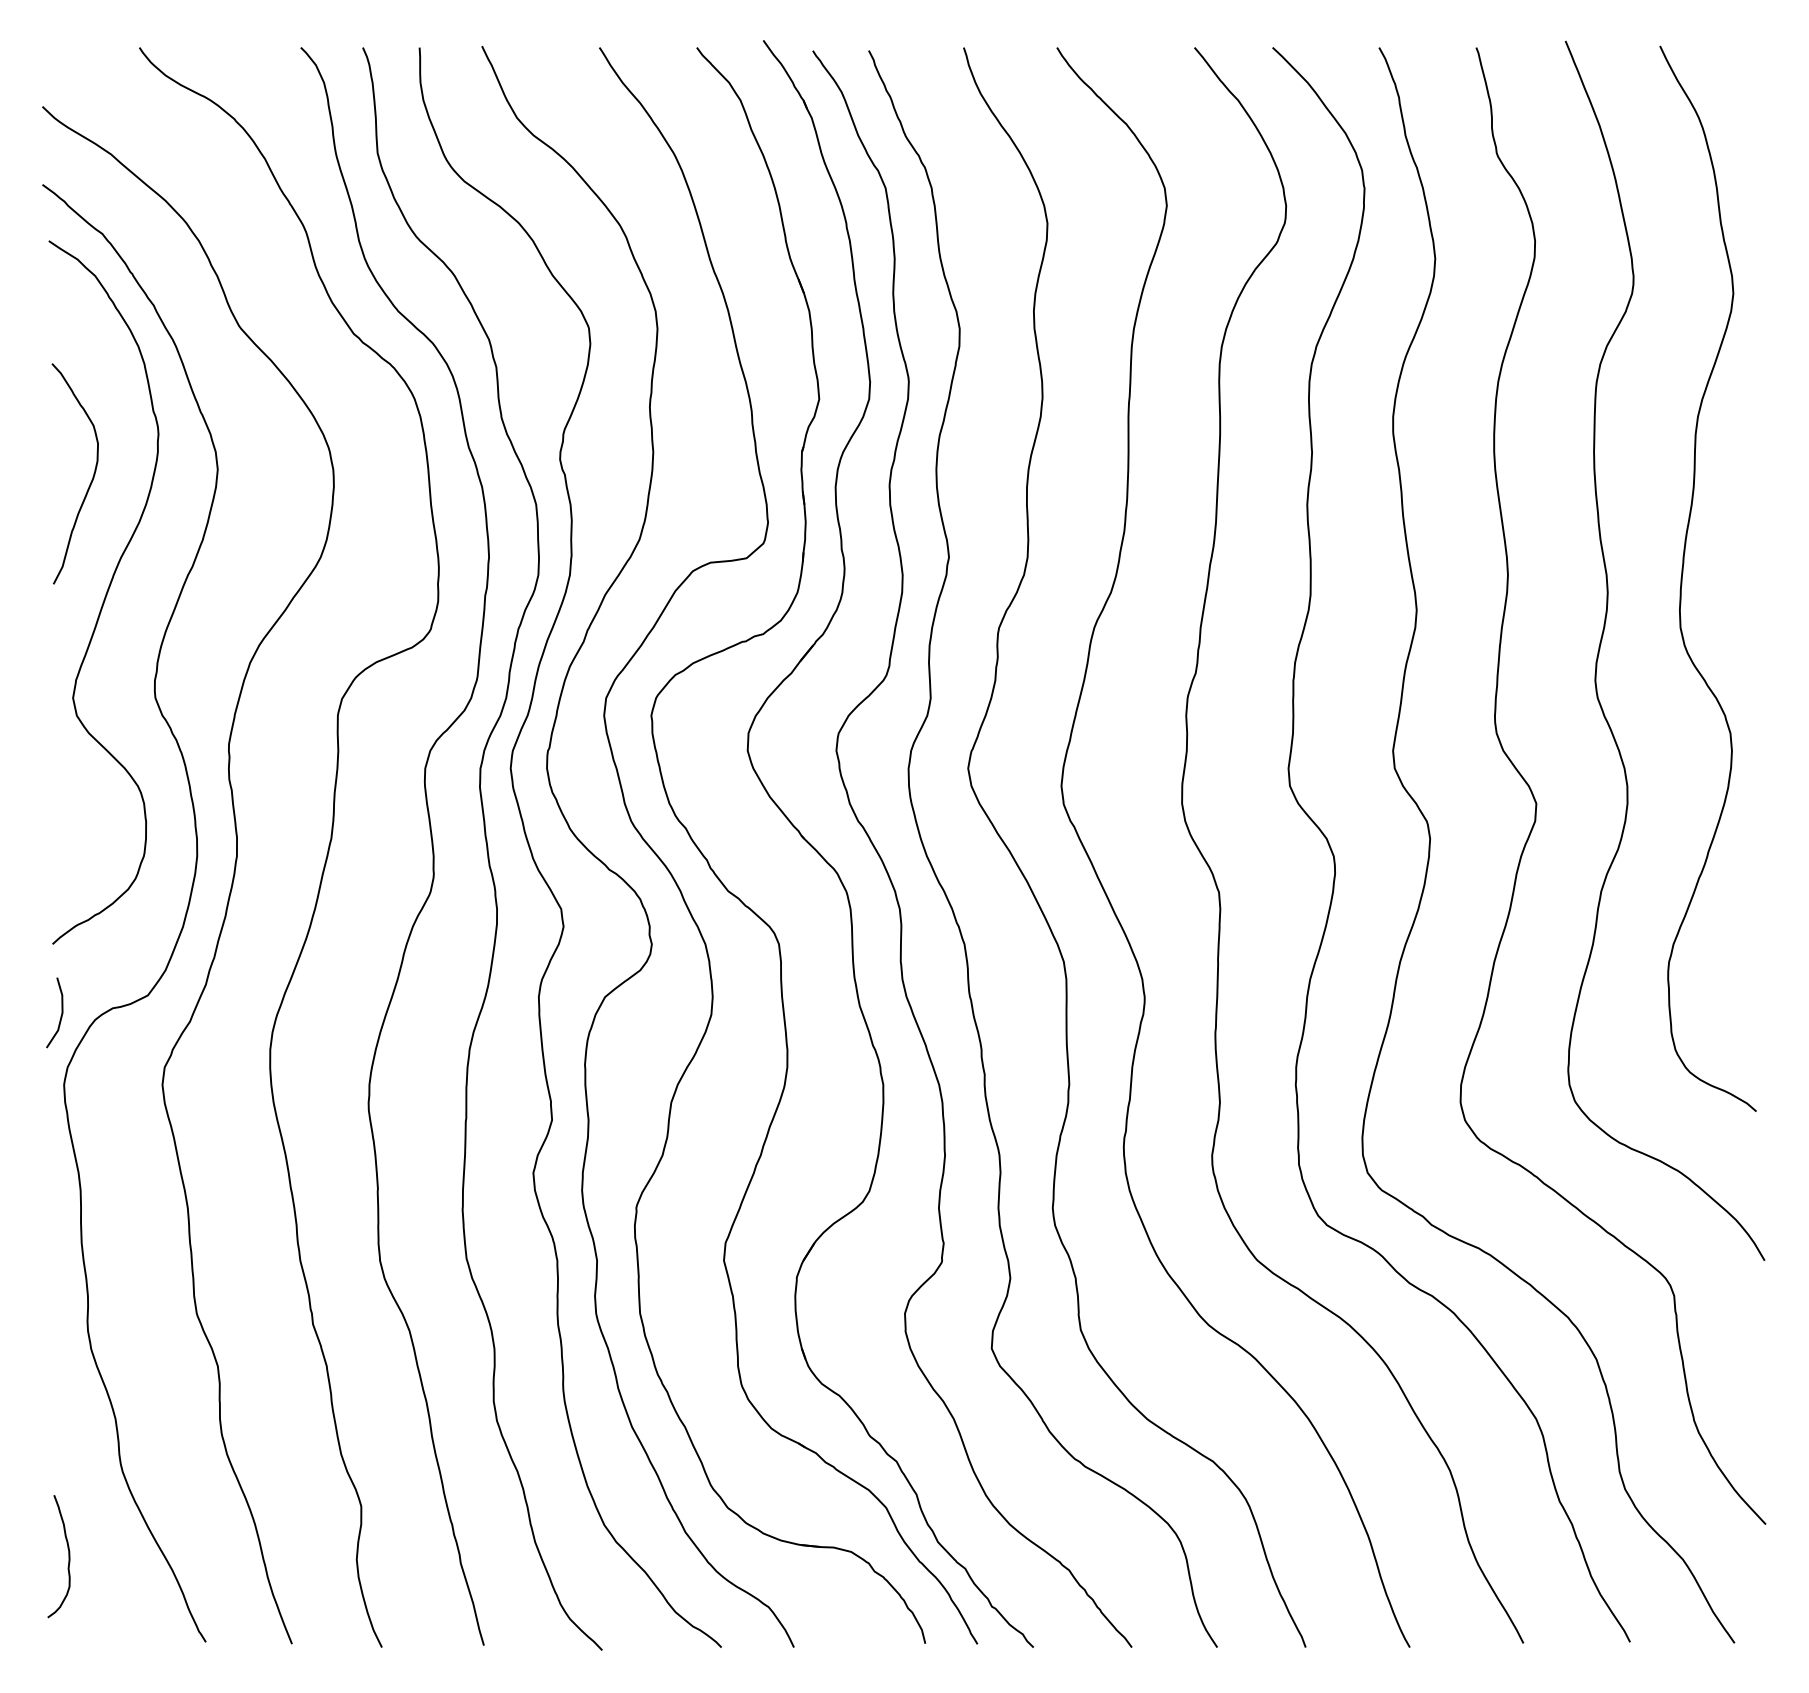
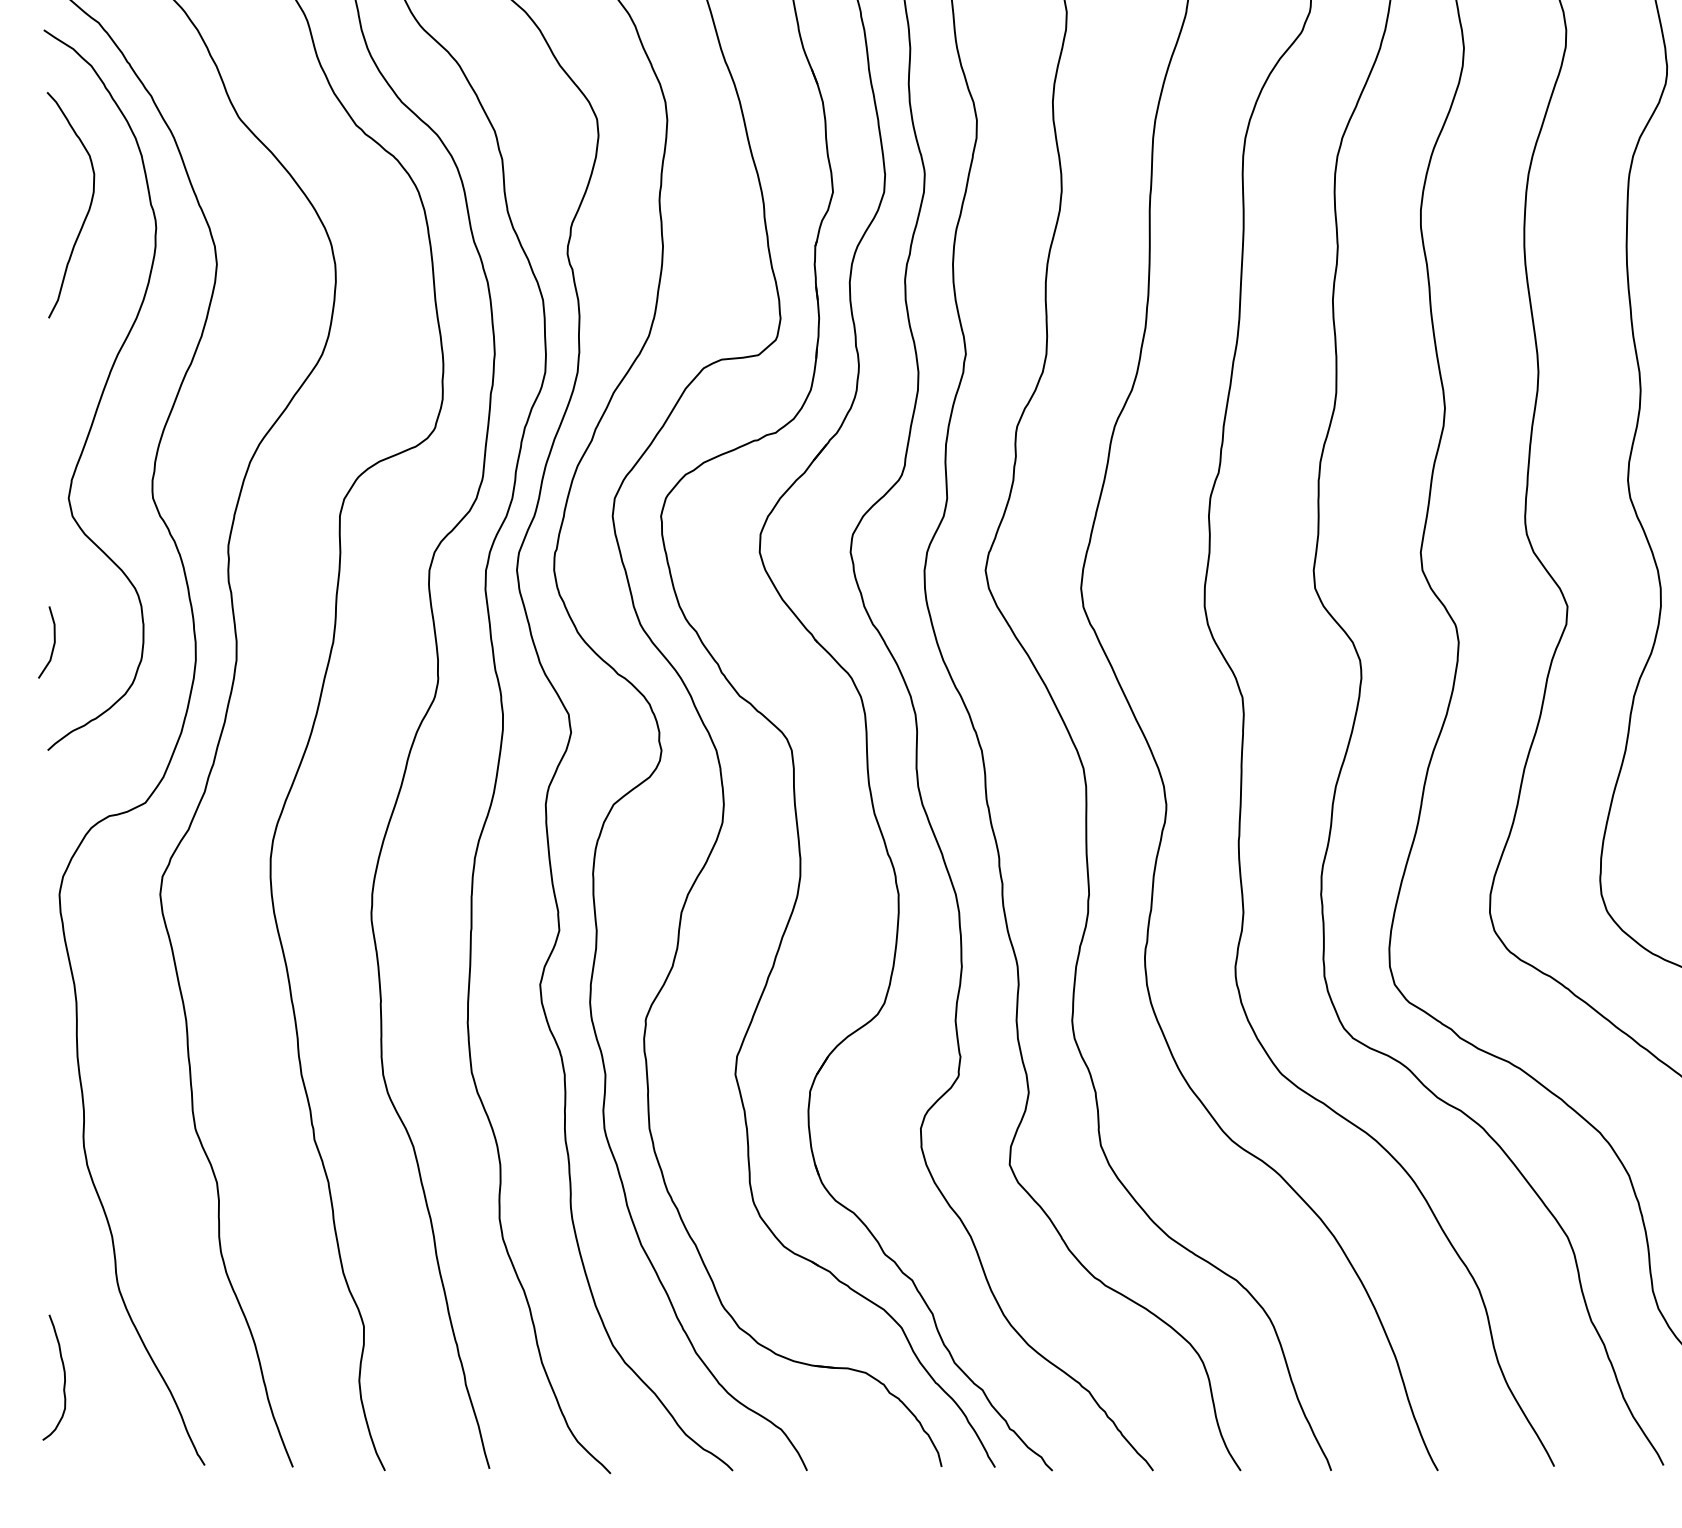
curve: (91, 479) -> (87, 210), moved
line: (61, 1012) -> (53, 642), moved

